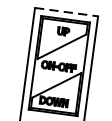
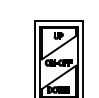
line: (67, 12) -> (59, 21), dashed -> solid

